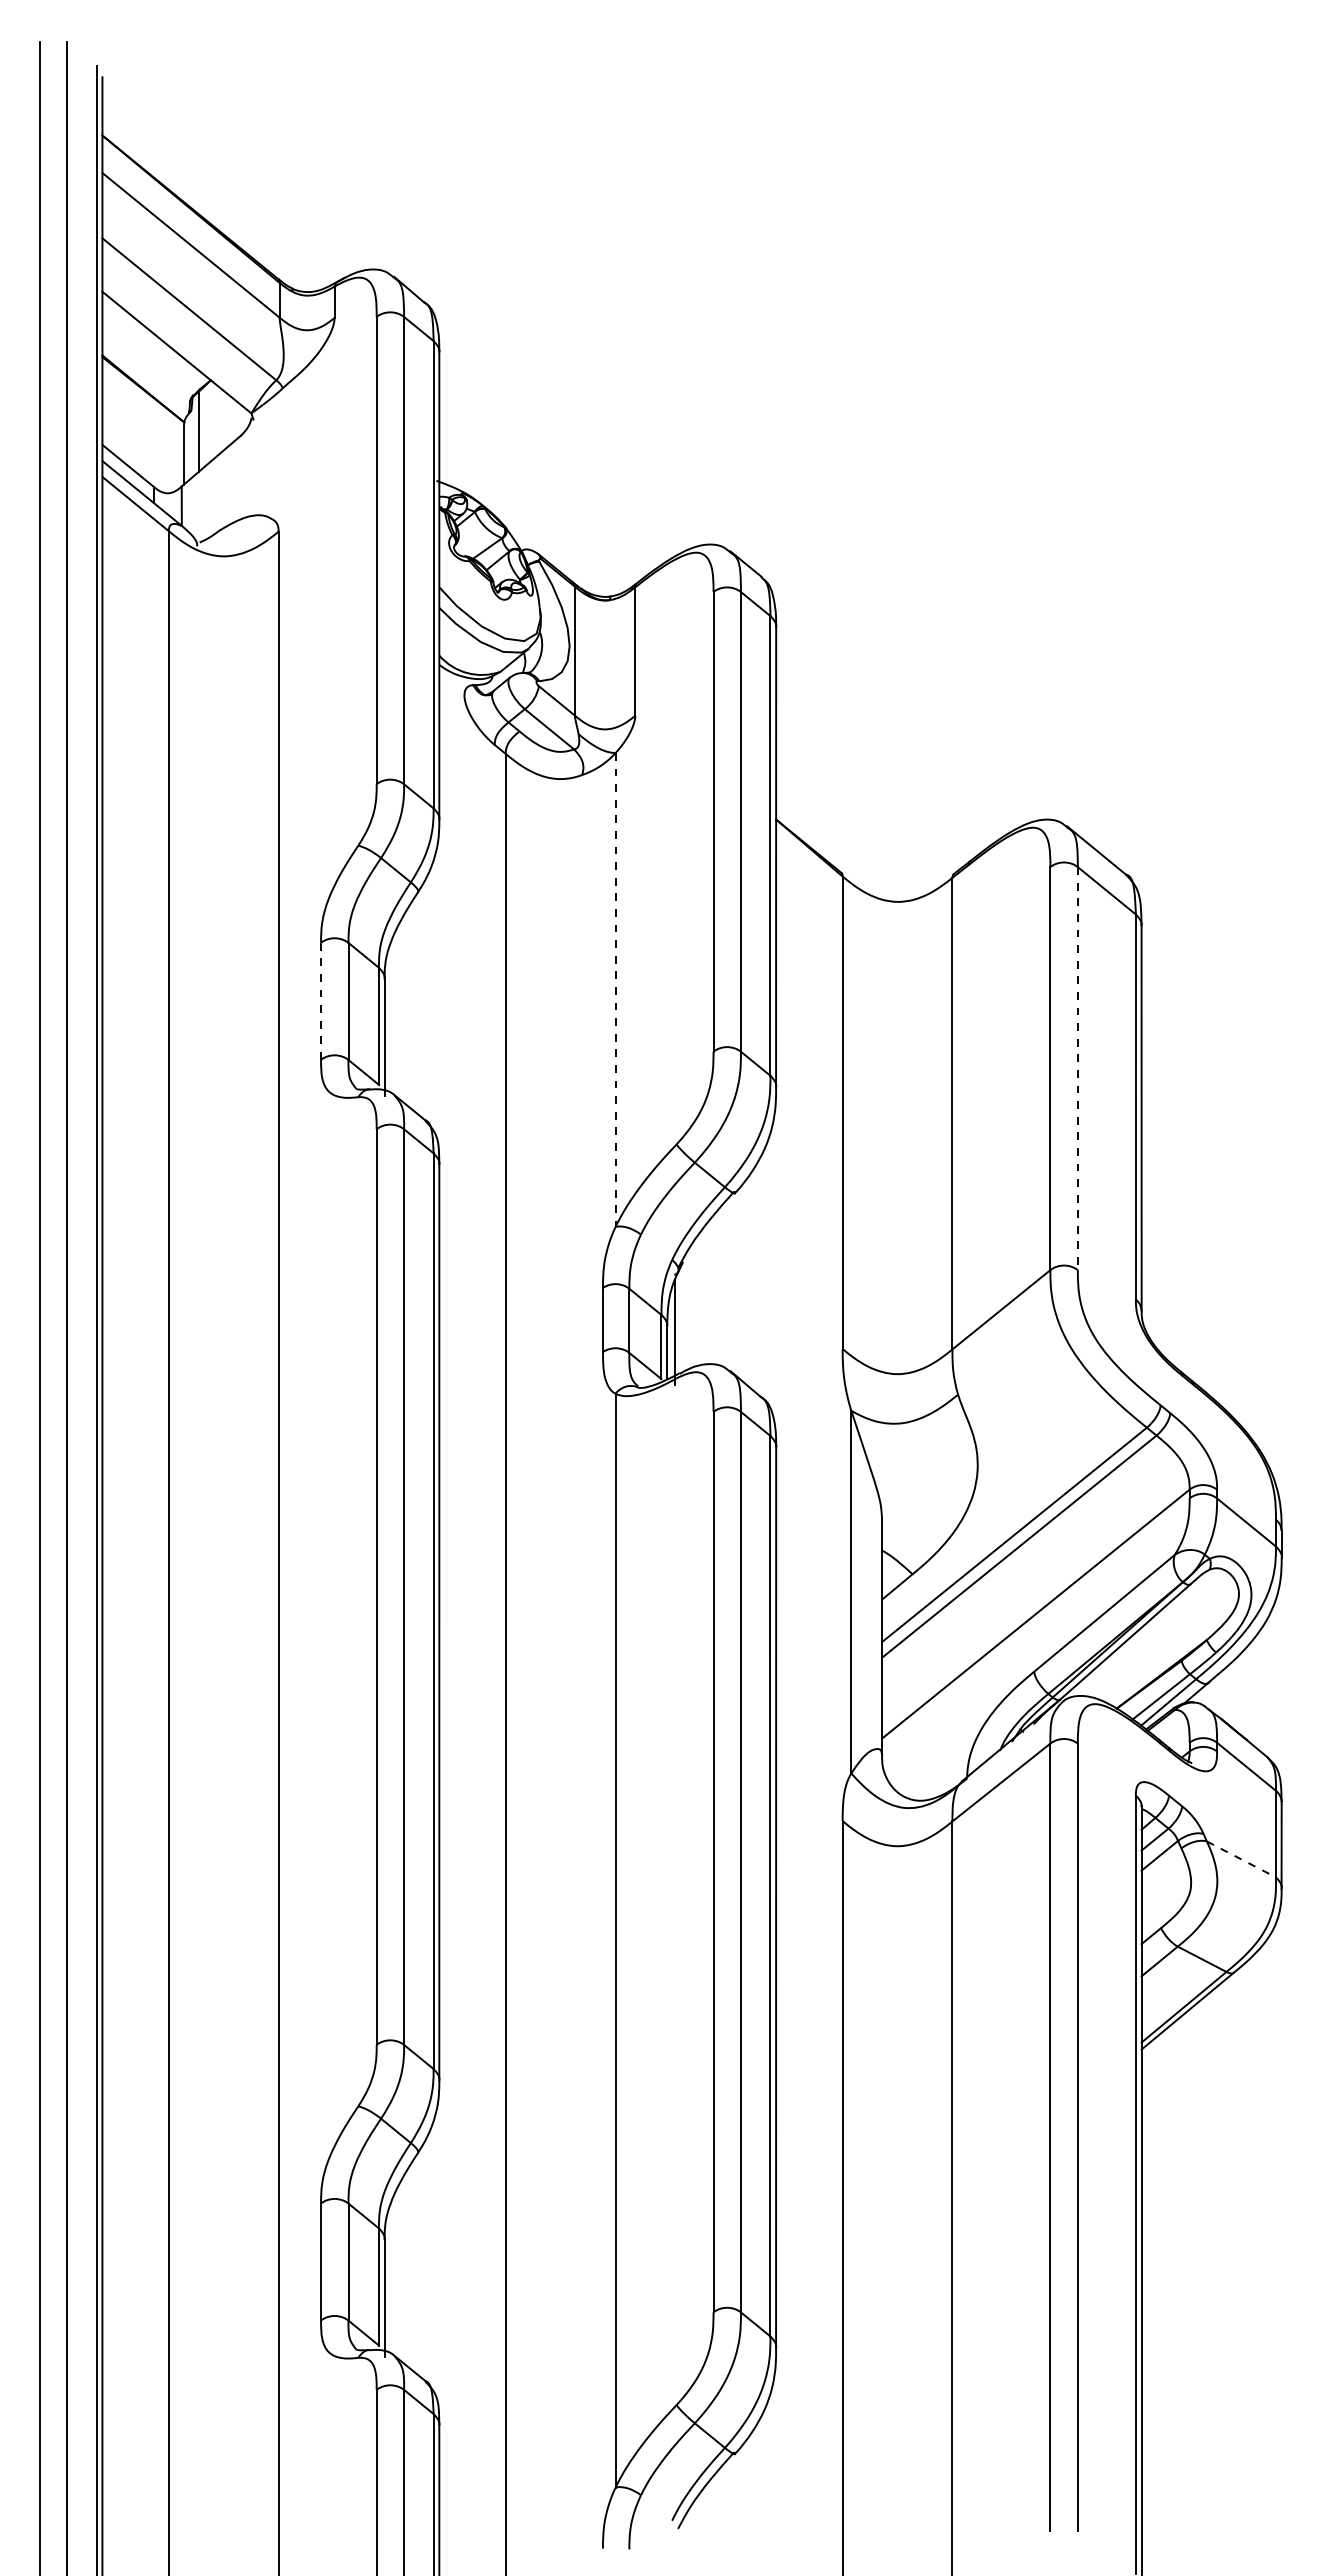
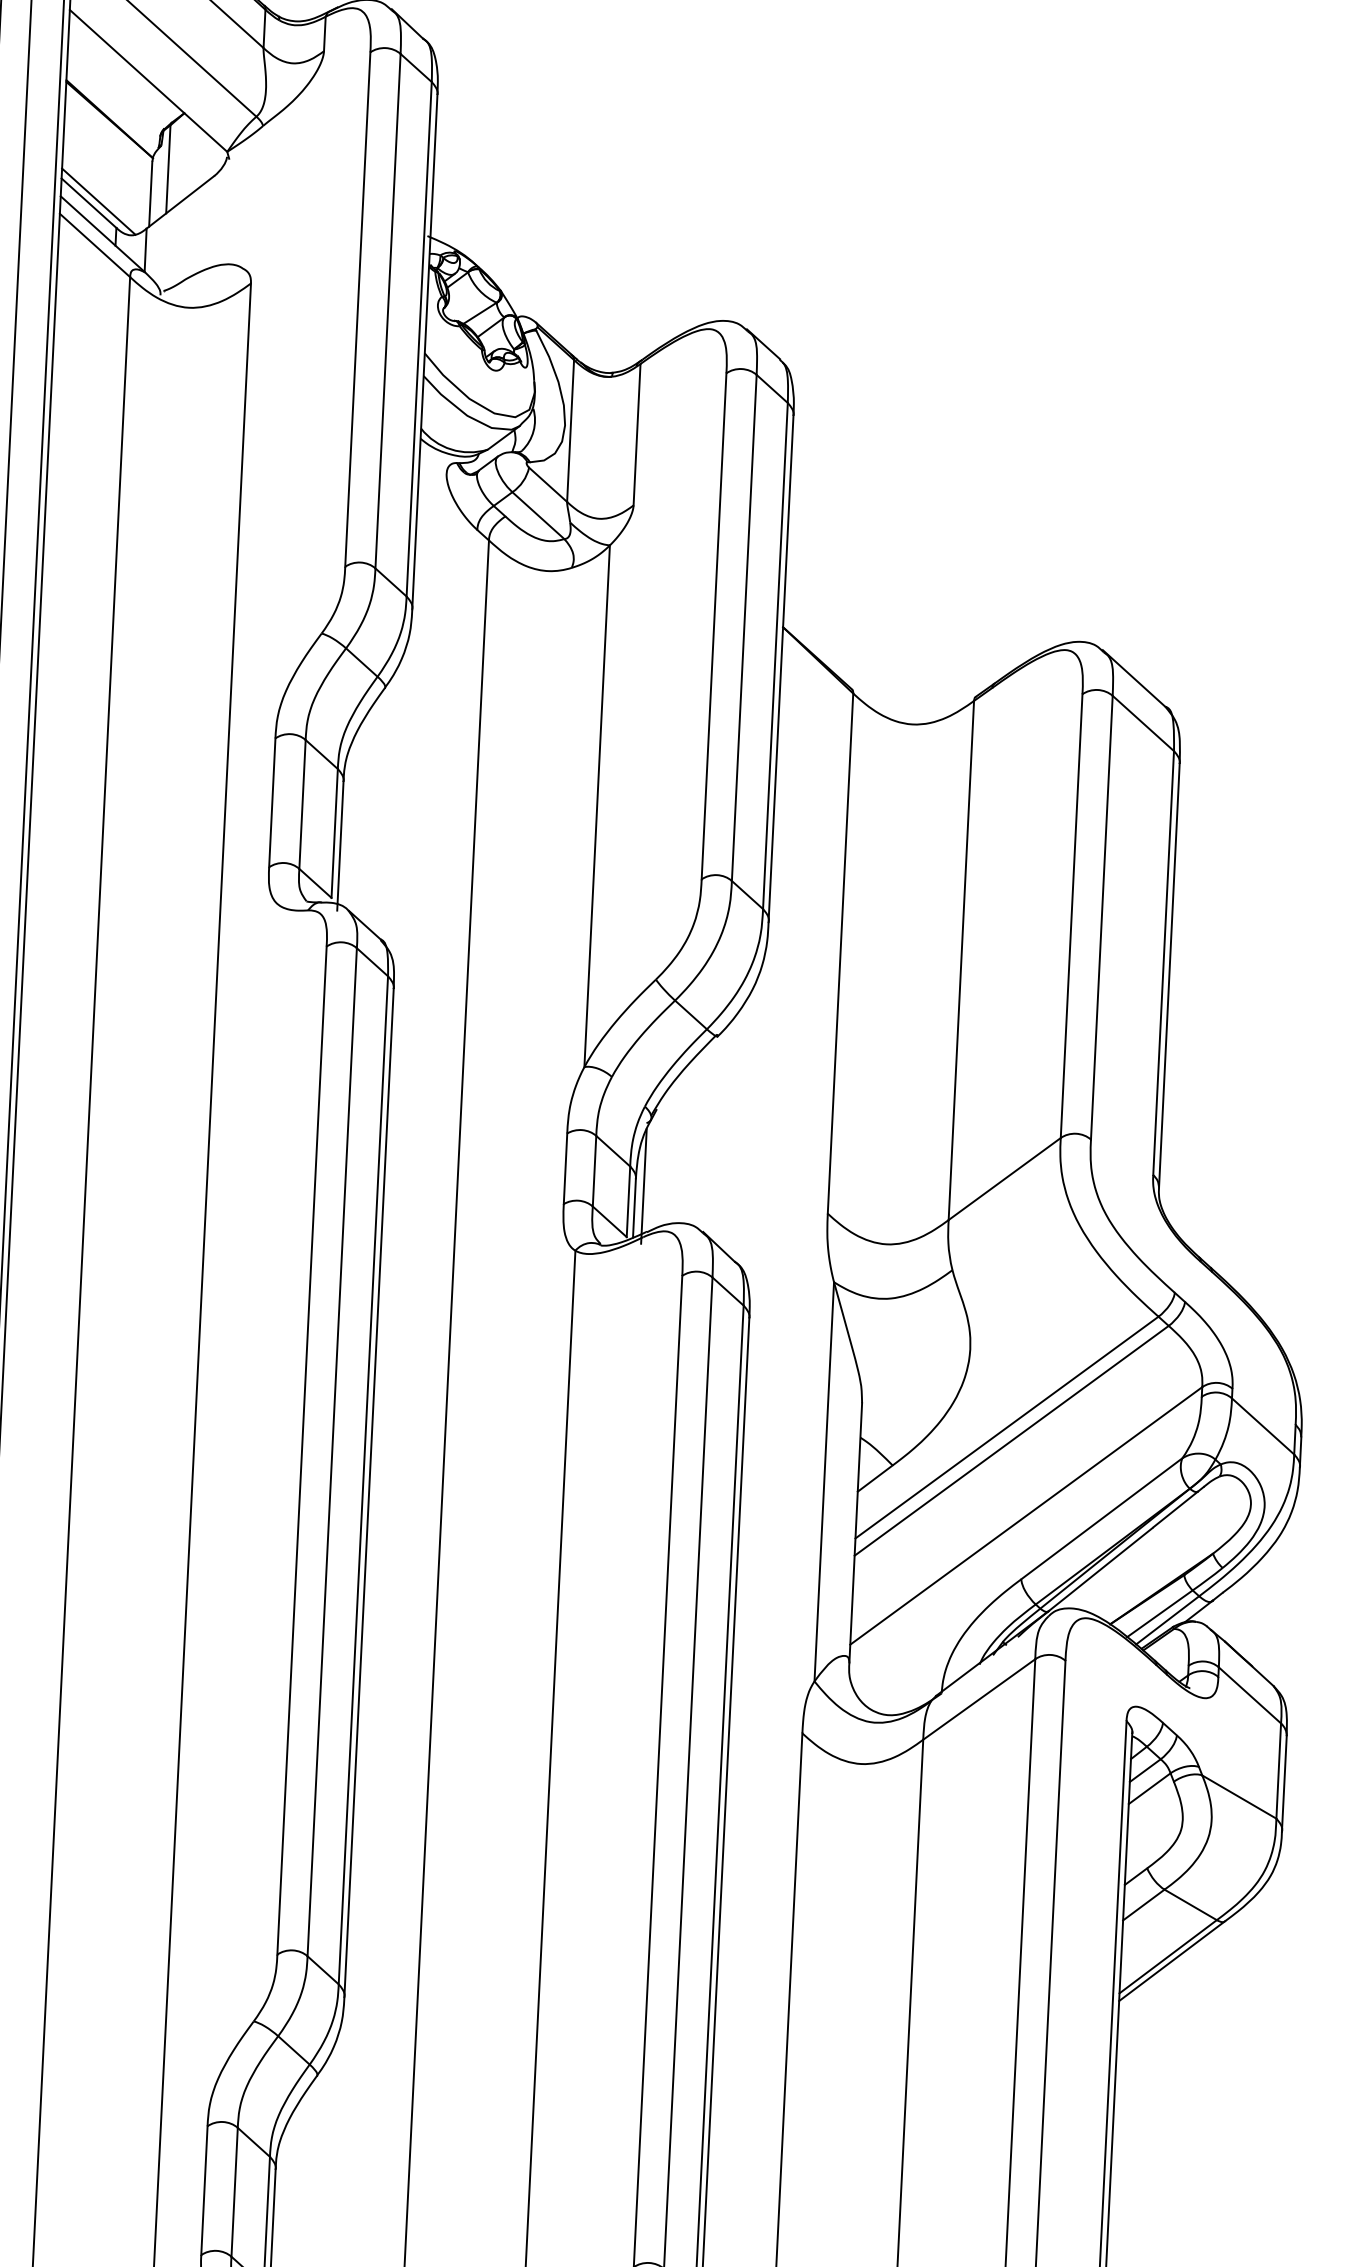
line: (136, 463) -> (98, 200), added
line: (615, 990) -> (597, 806), dashed -> solid
line: (321, 1001) -> (272, 803), dashed -> solid
line: (1077, 1068) -> (1101, 917), dashed -> solid
line: (1241, 1859) -> (1239, 1797), dashed -> solid

